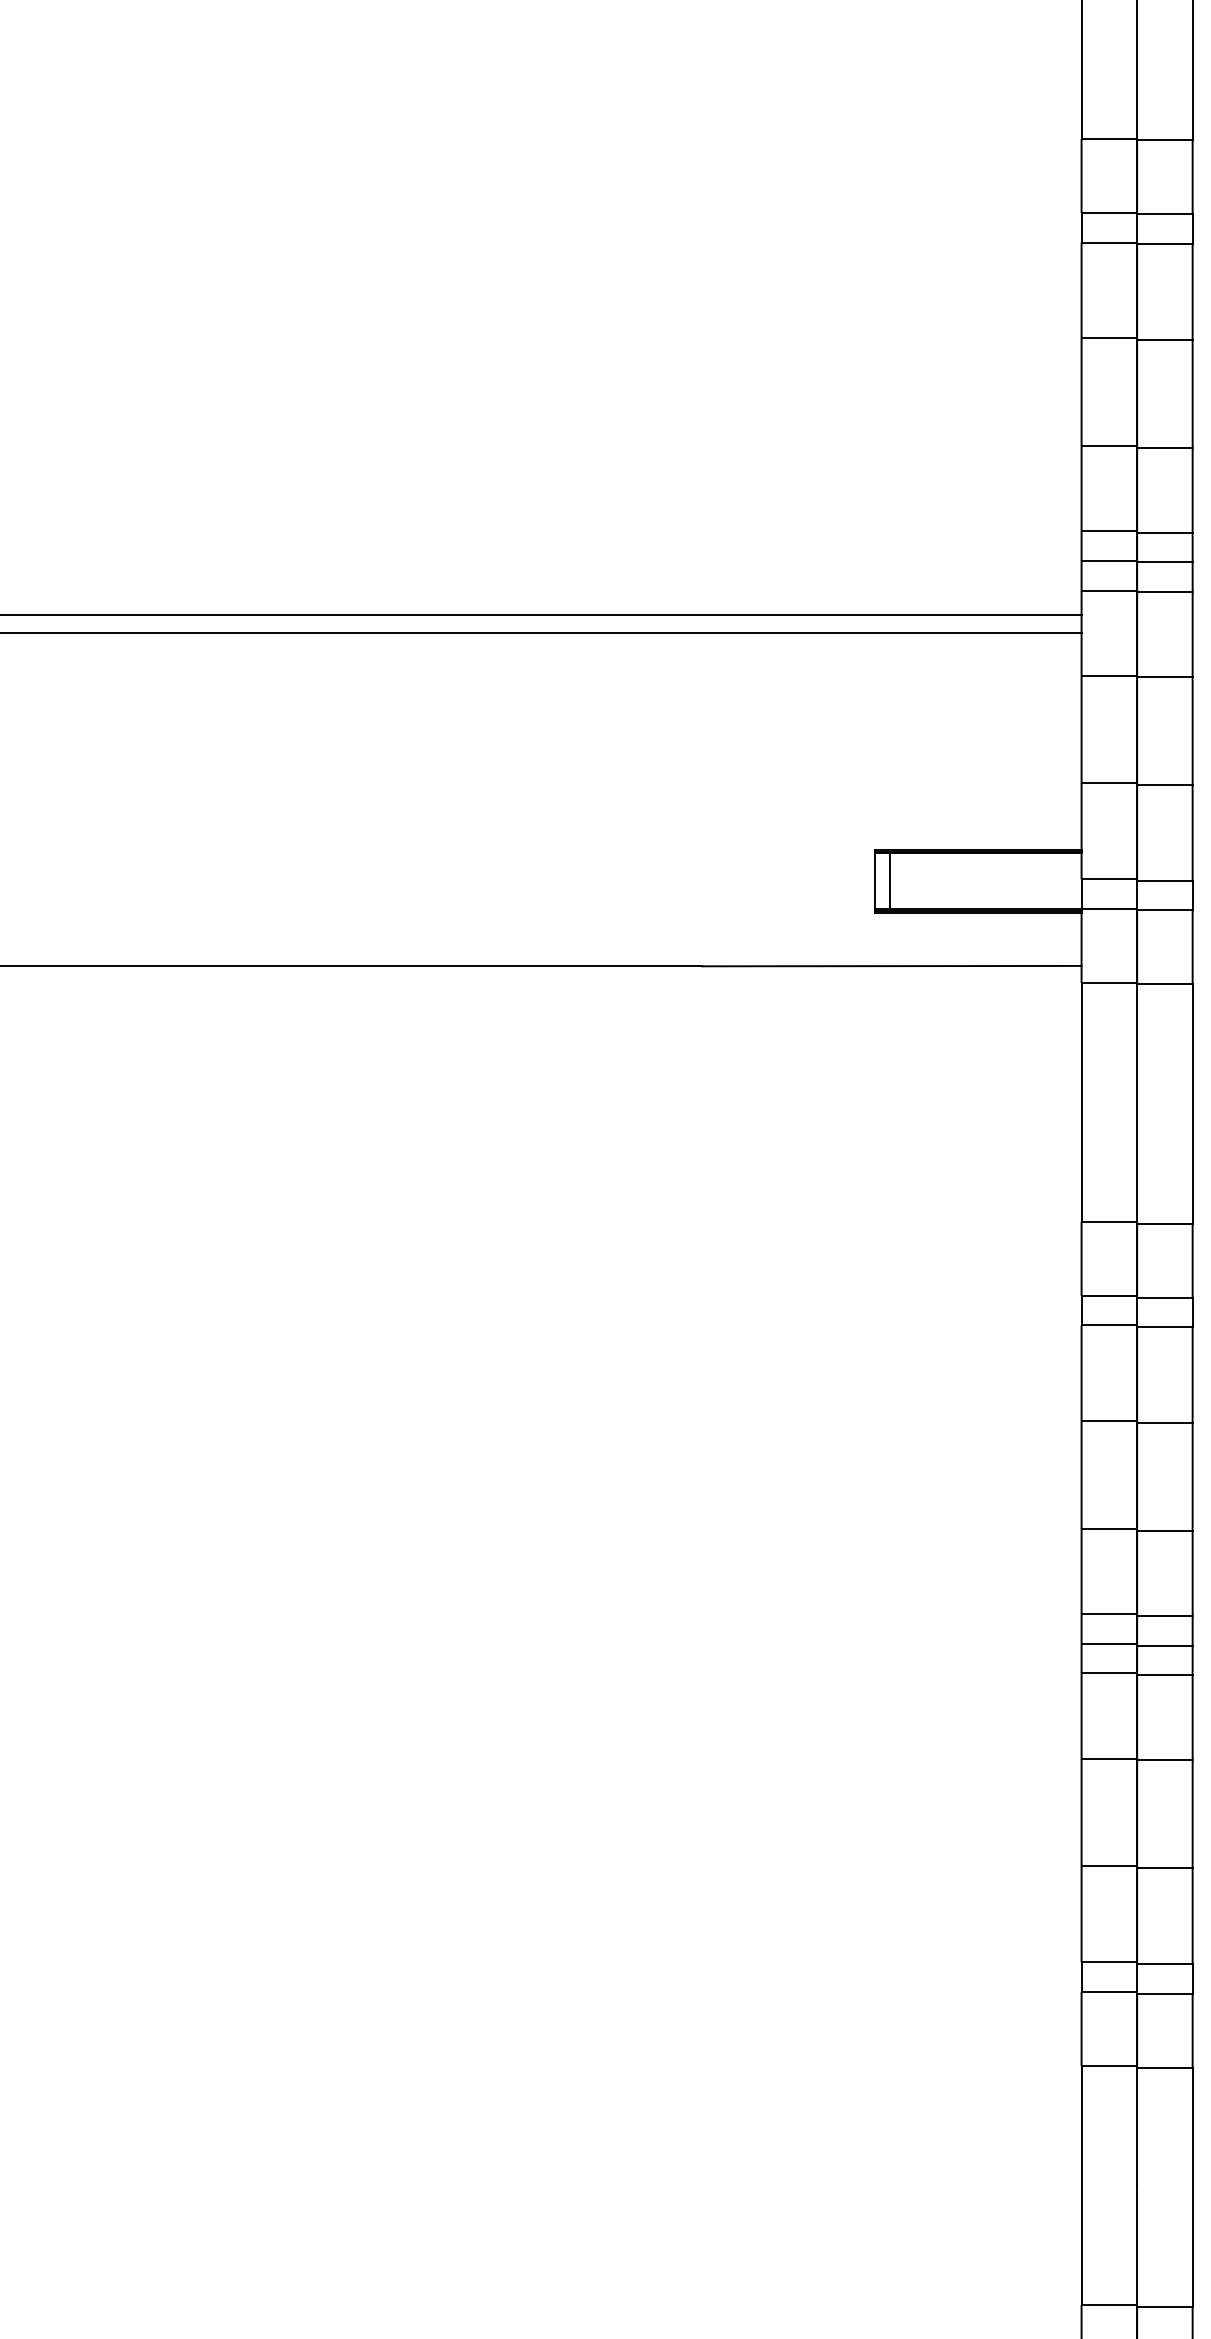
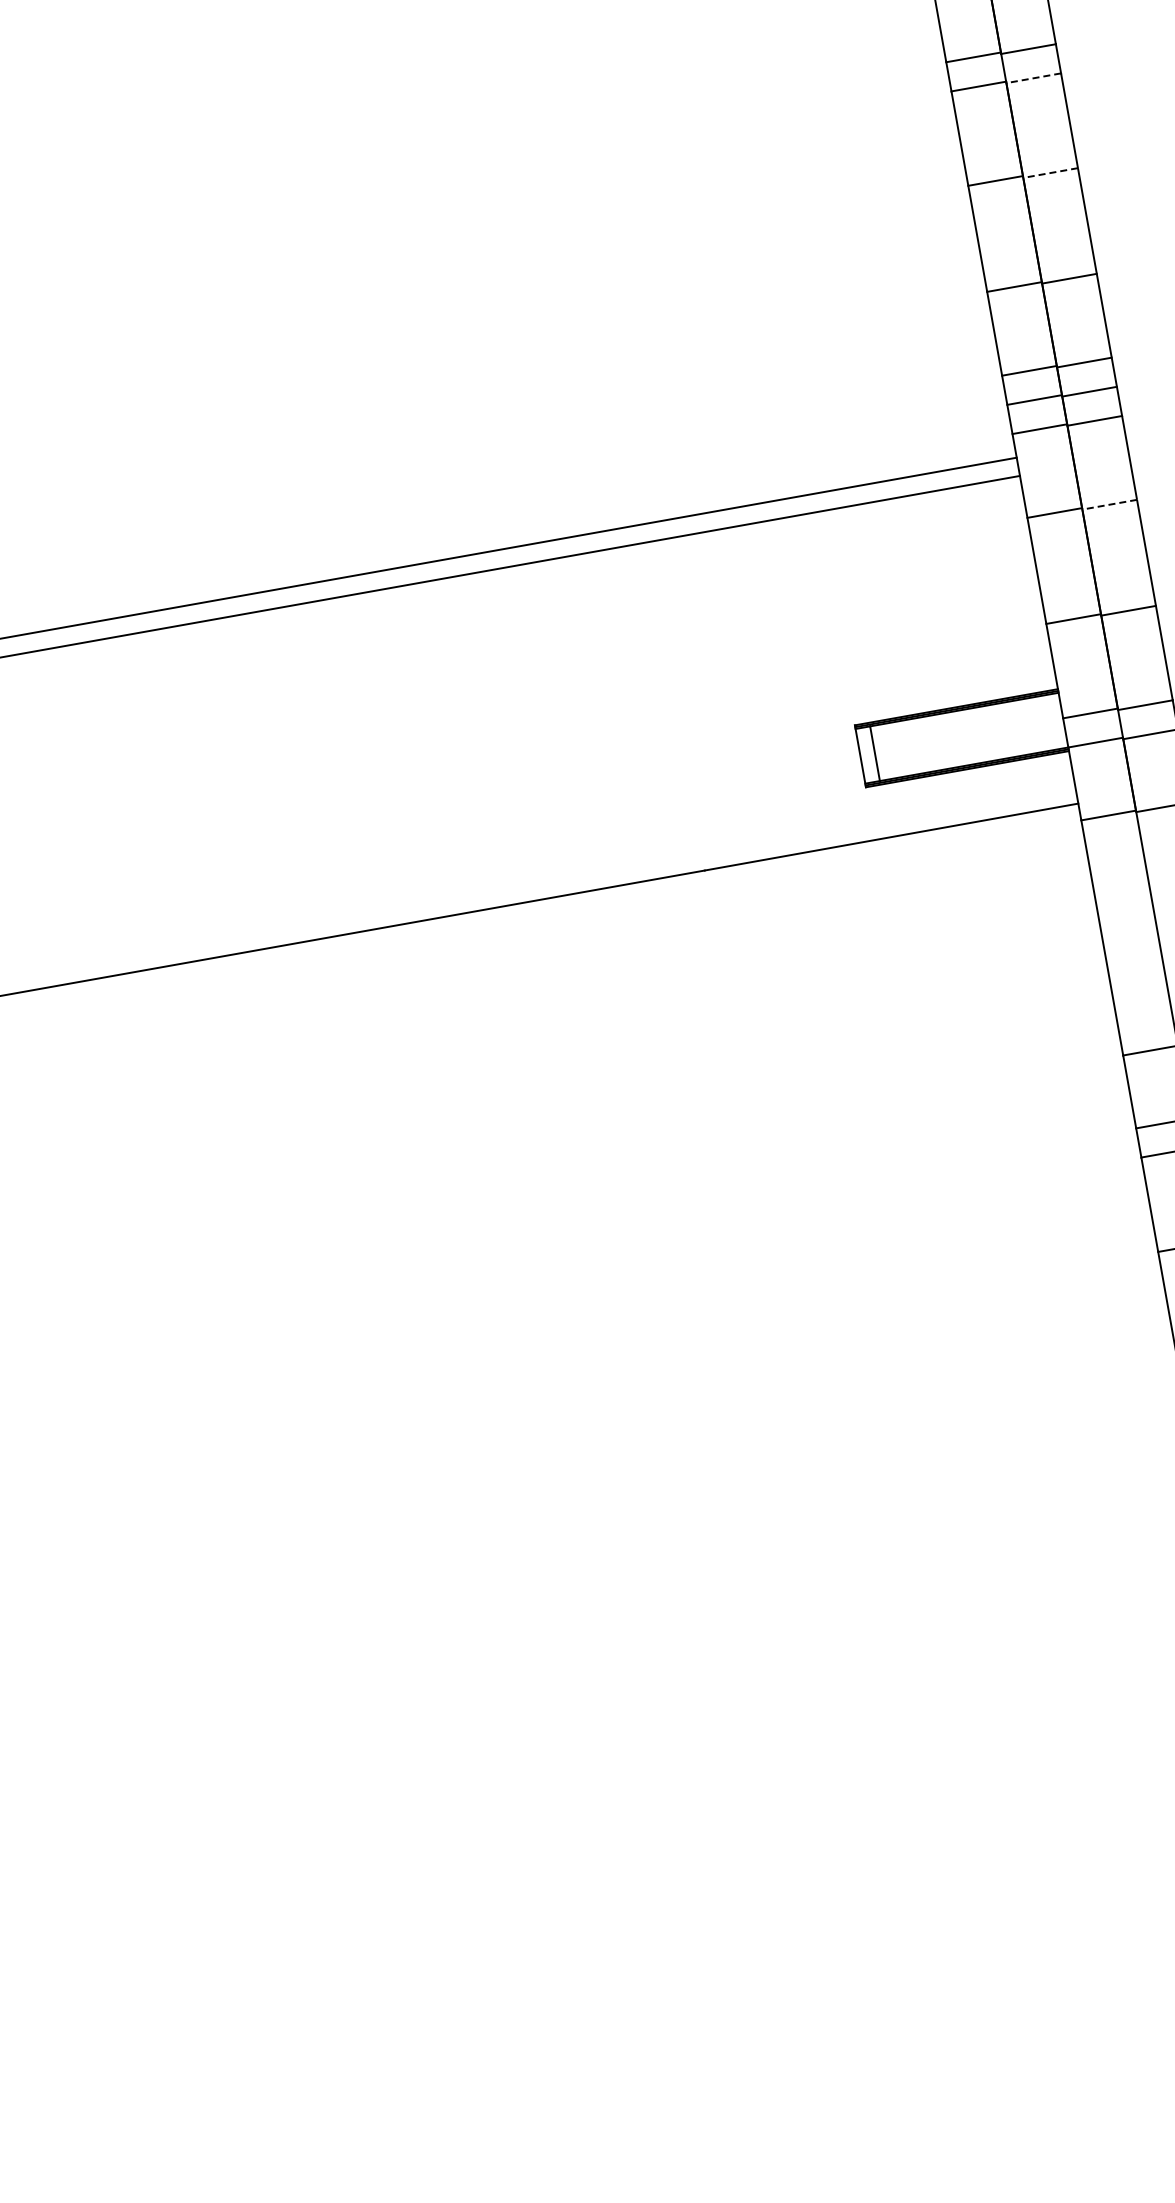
line: (1164, 244) -> (1033, 78), solid -> dashed
line: (1164, 340) -> (1050, 173), solid -> dashed
line: (1164, 677) -> (1109, 505), solid -> dashed

